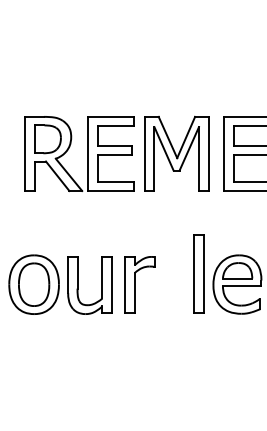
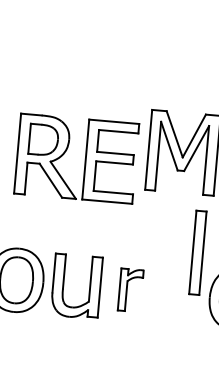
part: (87, 154) -> (85, 160), moved
part: (198, 273) -> (197, 252), moved
part: (139, 284) -> (130, 290), size x0.7

